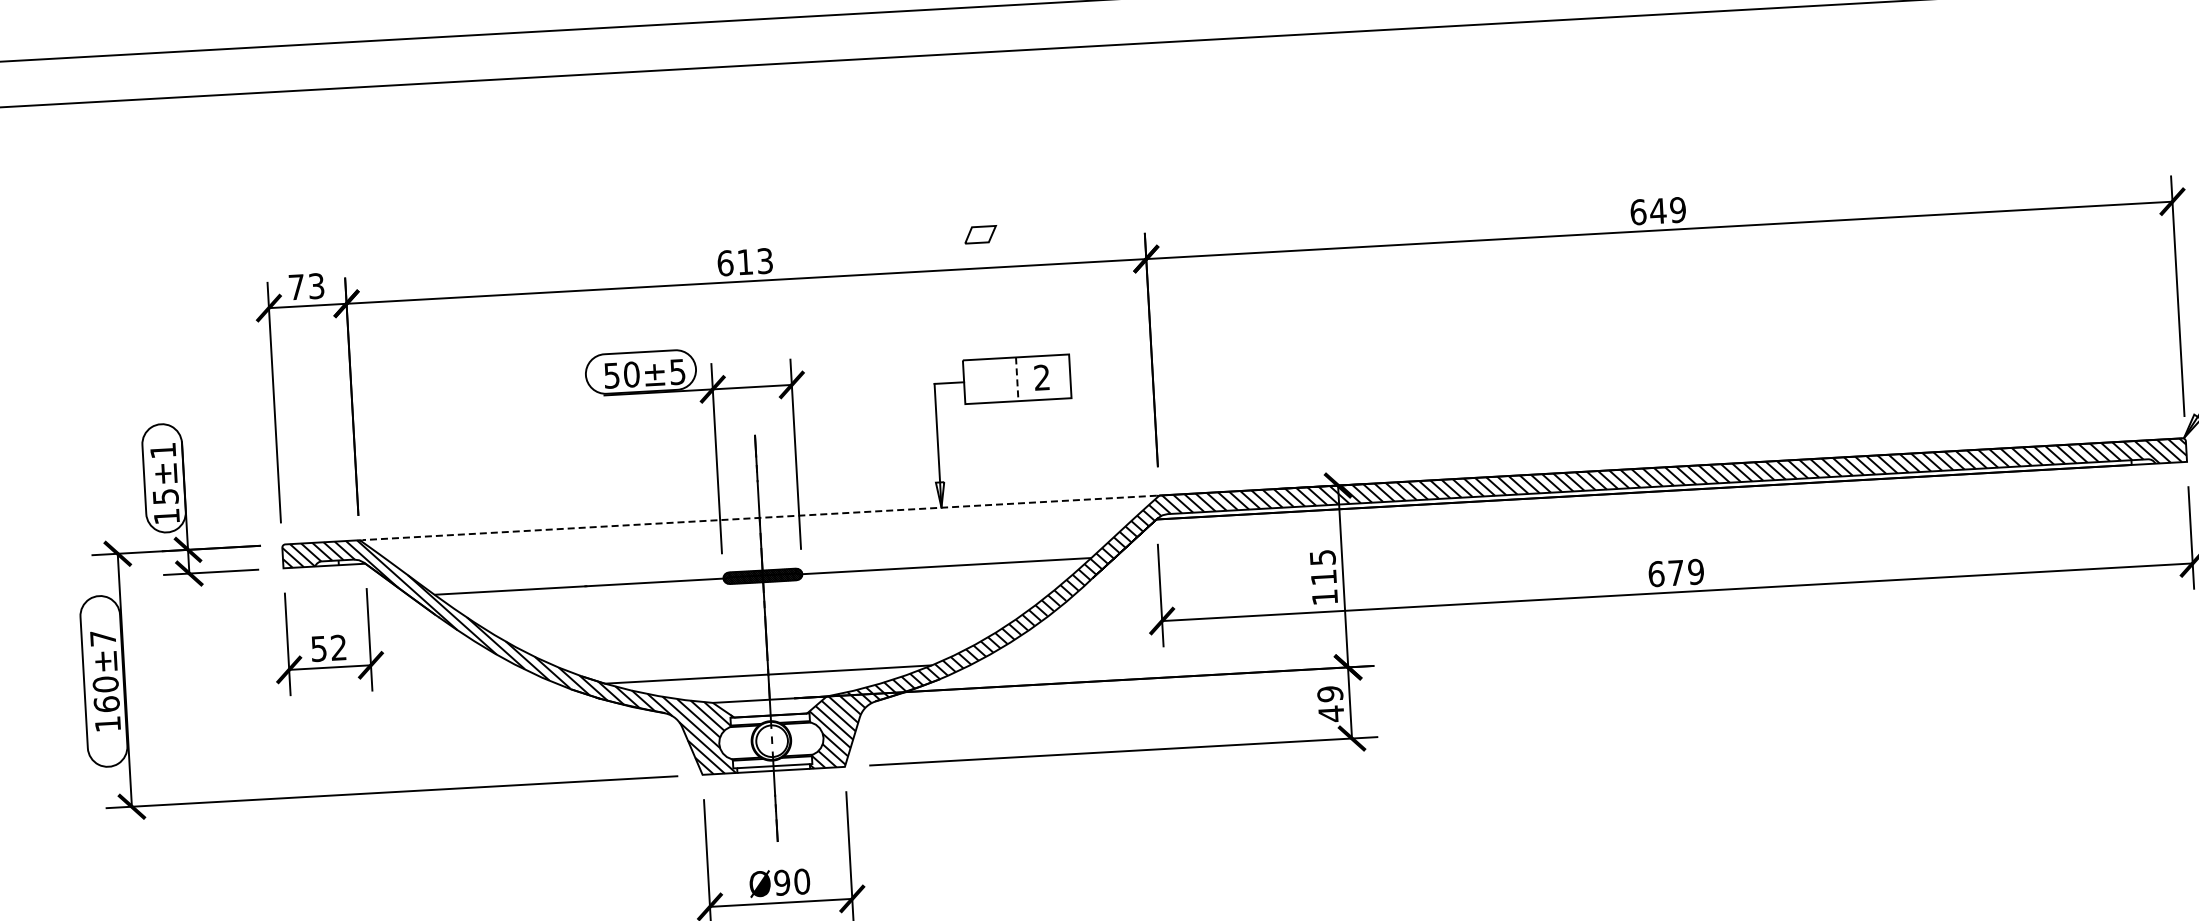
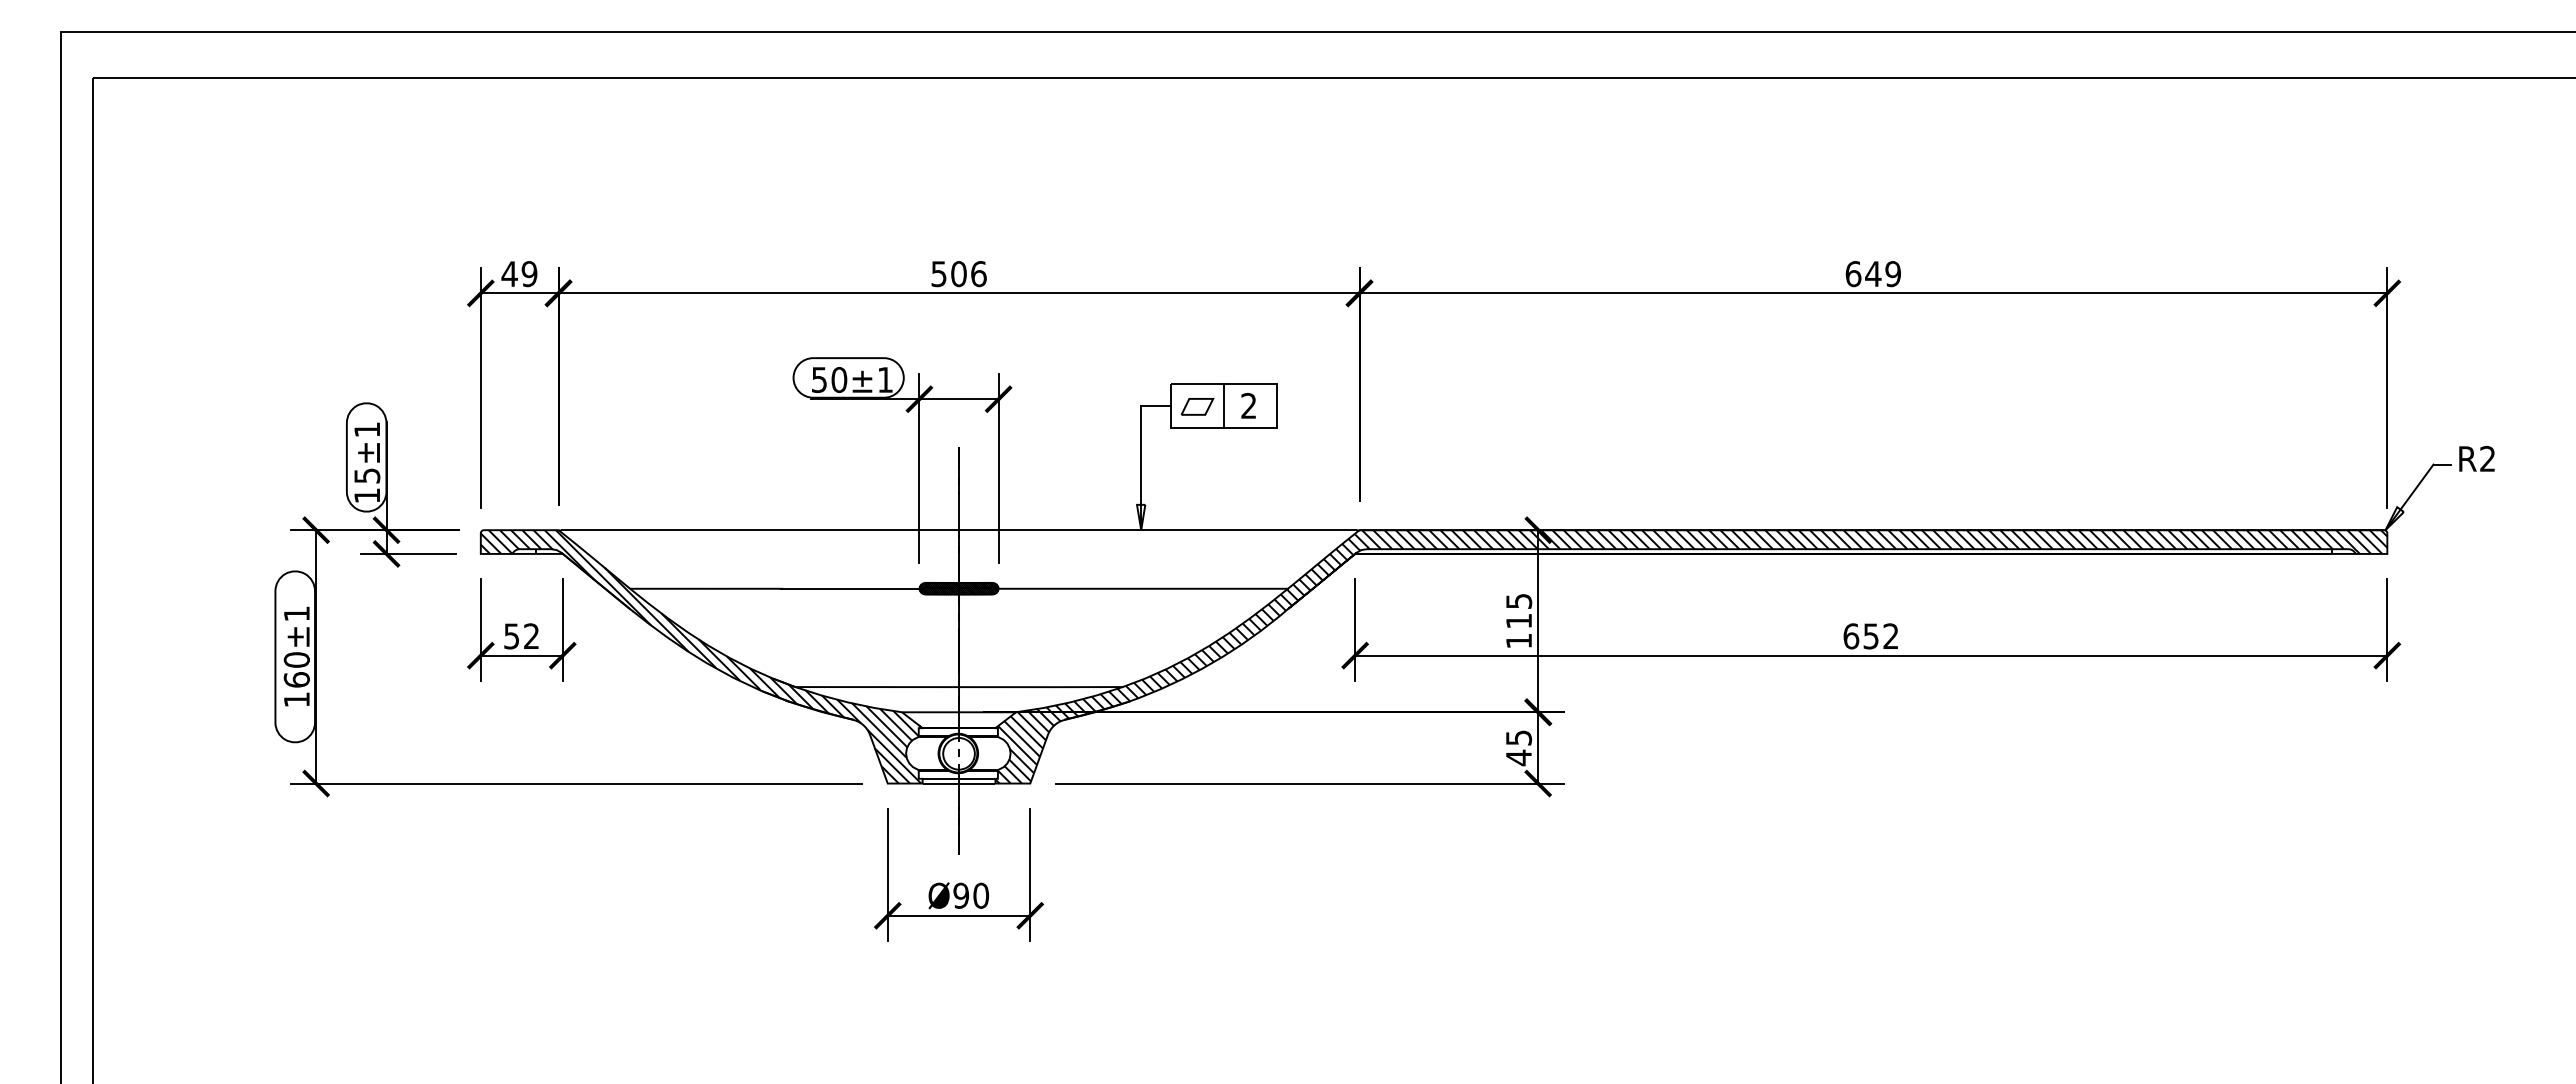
part: (980, 234) -> (1197, 406), moved
text: (744, 262) -> (958, 274), 613 -> 506
text: (306, 286) -> (519, 273), 73 -> 49
text: (677, 372) -> (885, 380), 50±5 -> 50±1
line: (1016, 379) -> (1223, 406), dashed -> solid
line: (760, 518) -> (959, 530), dashed -> solid
text: (1685, 572) -> (1880, 636), 679 -> 652
text: (102, 638) -> (296, 613), 160±7 -> 160±1
text: (1329, 693) -> (1518, 737), 49 -> 45

